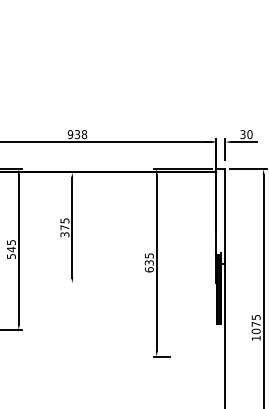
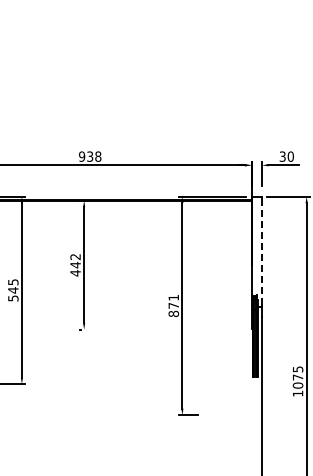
line: (224, 216) -> (261, 251), solid -> dashed
text: (64, 228) -> (75, 265), 375 -> 442
text: (149, 262) -> (173, 305), 635 -> 871

